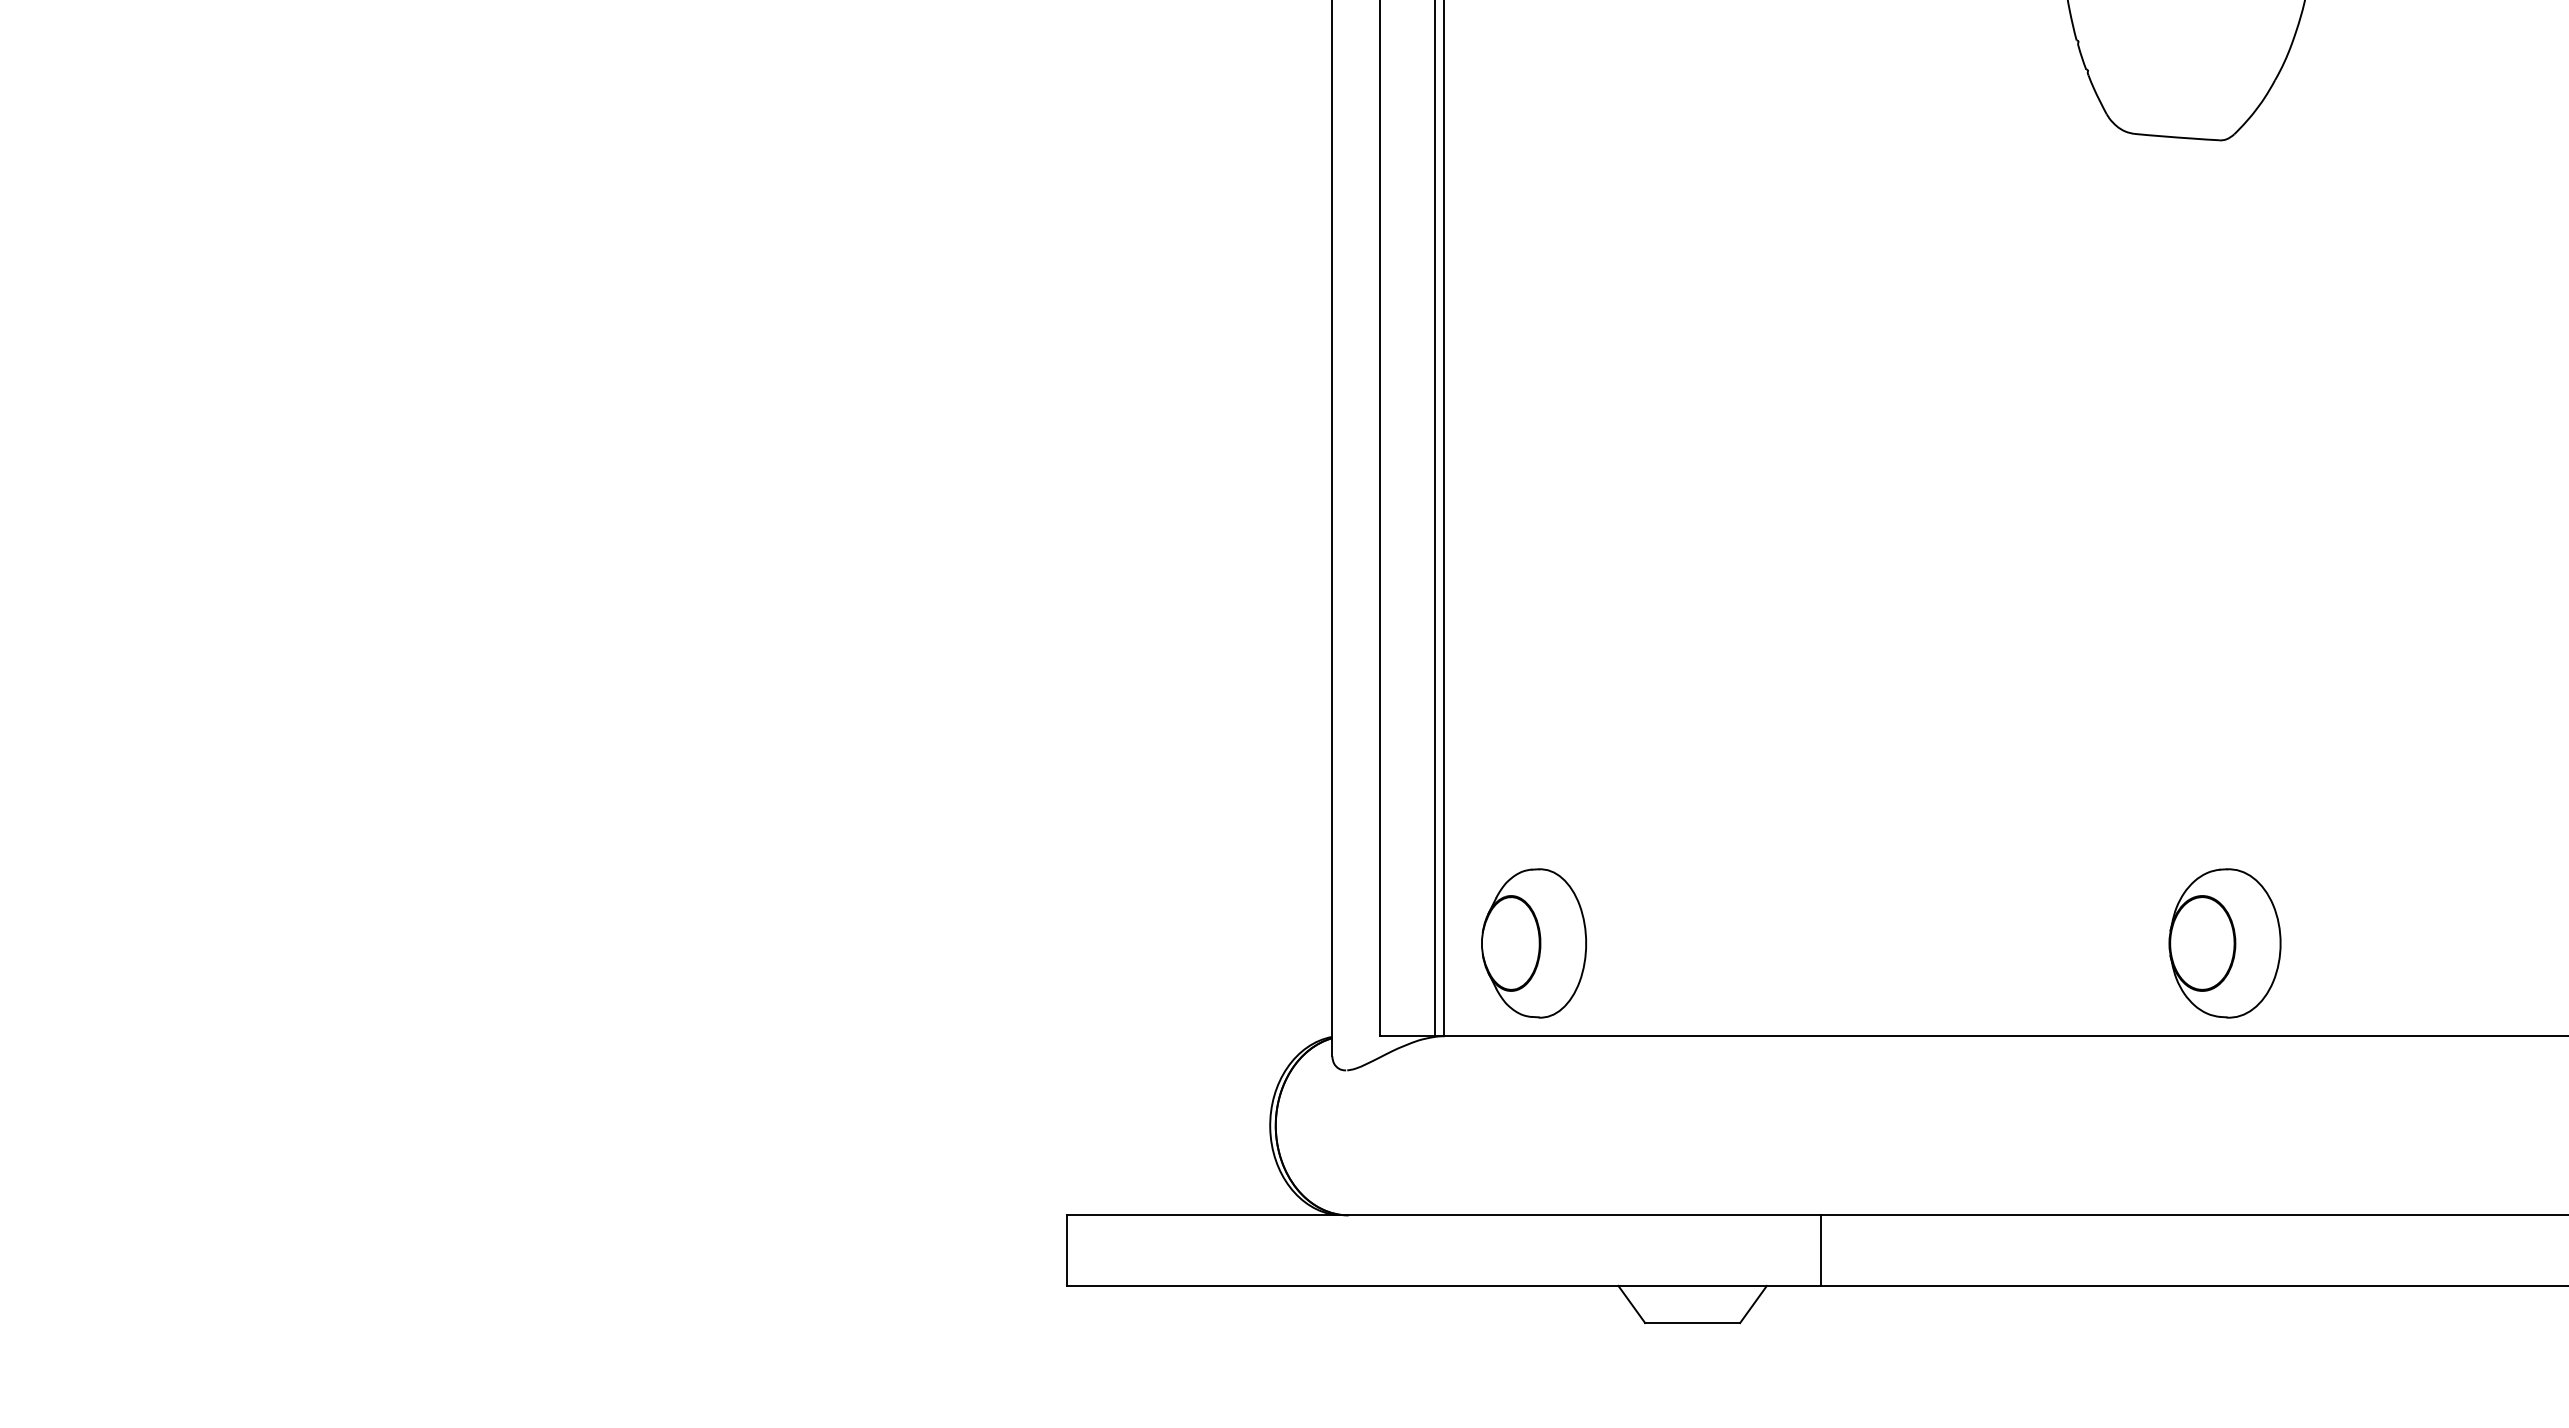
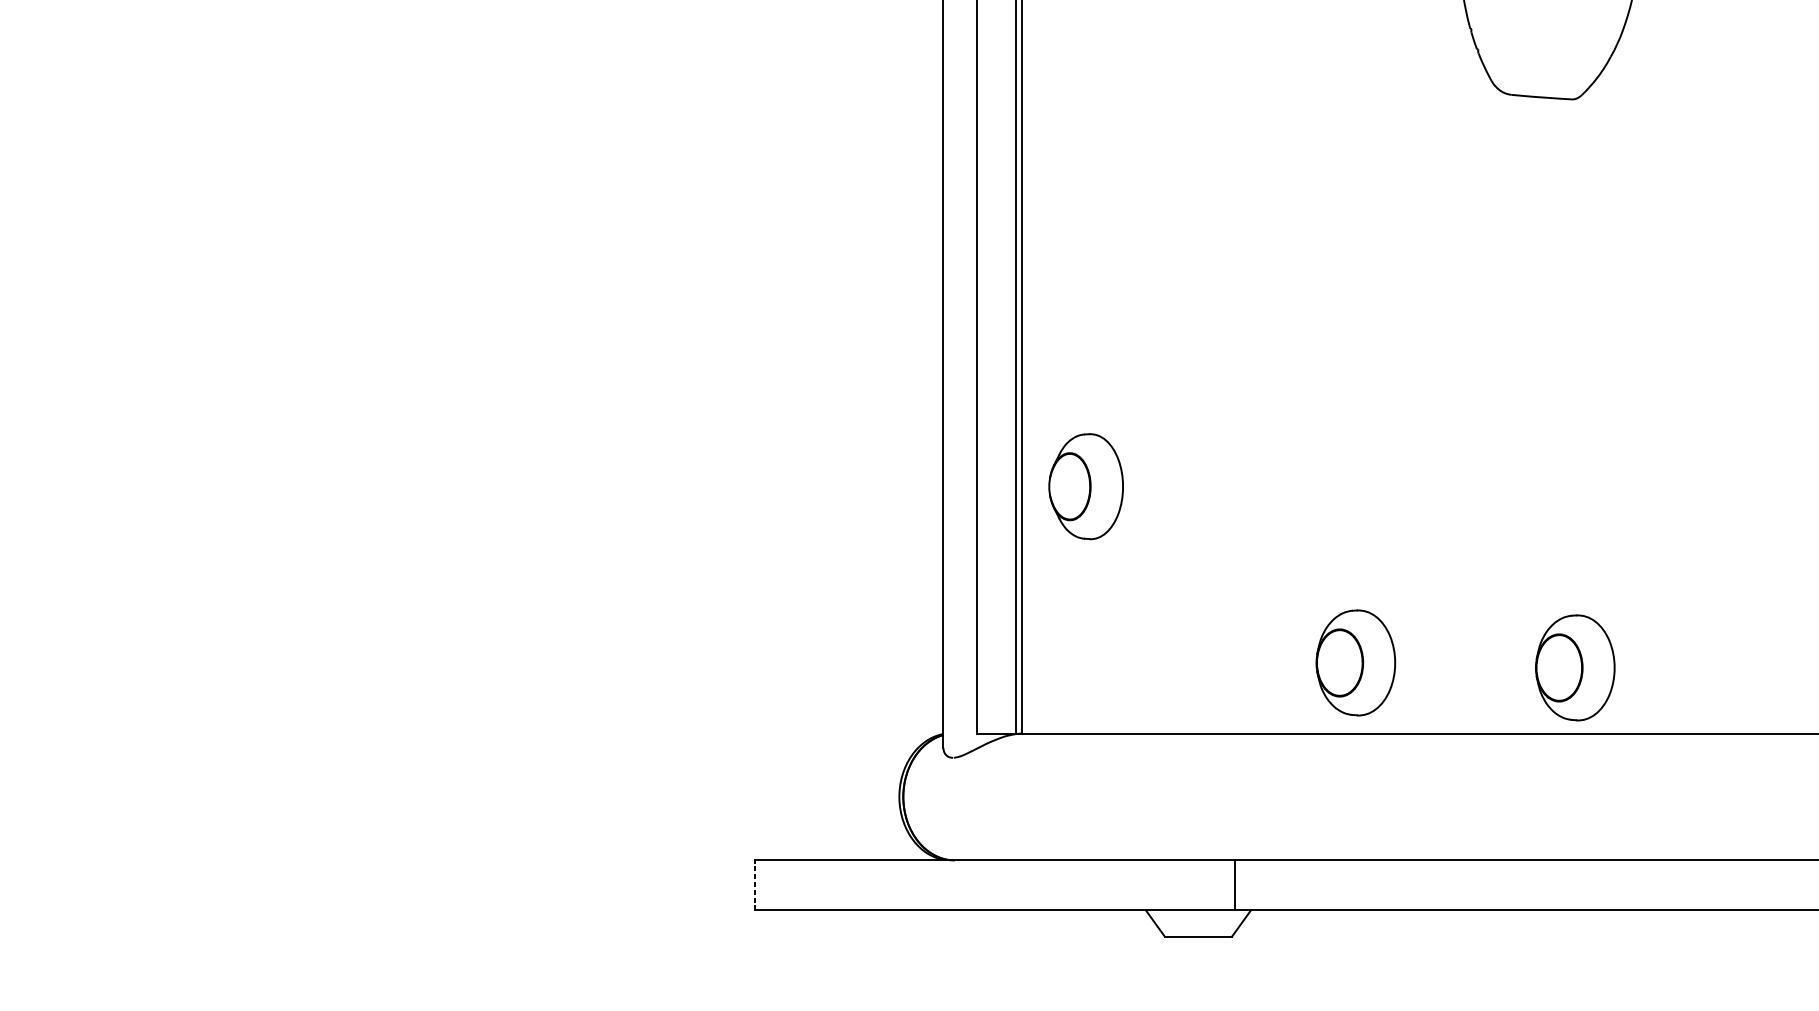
part: (1914, 936) -> (1355, 663), added
part: (1533, 943) -> (1085, 486), moved
line: (1066, 1250) -> (755, 885), solid -> dashed
line: (1821, 1250) -> (1235, 885), moved

